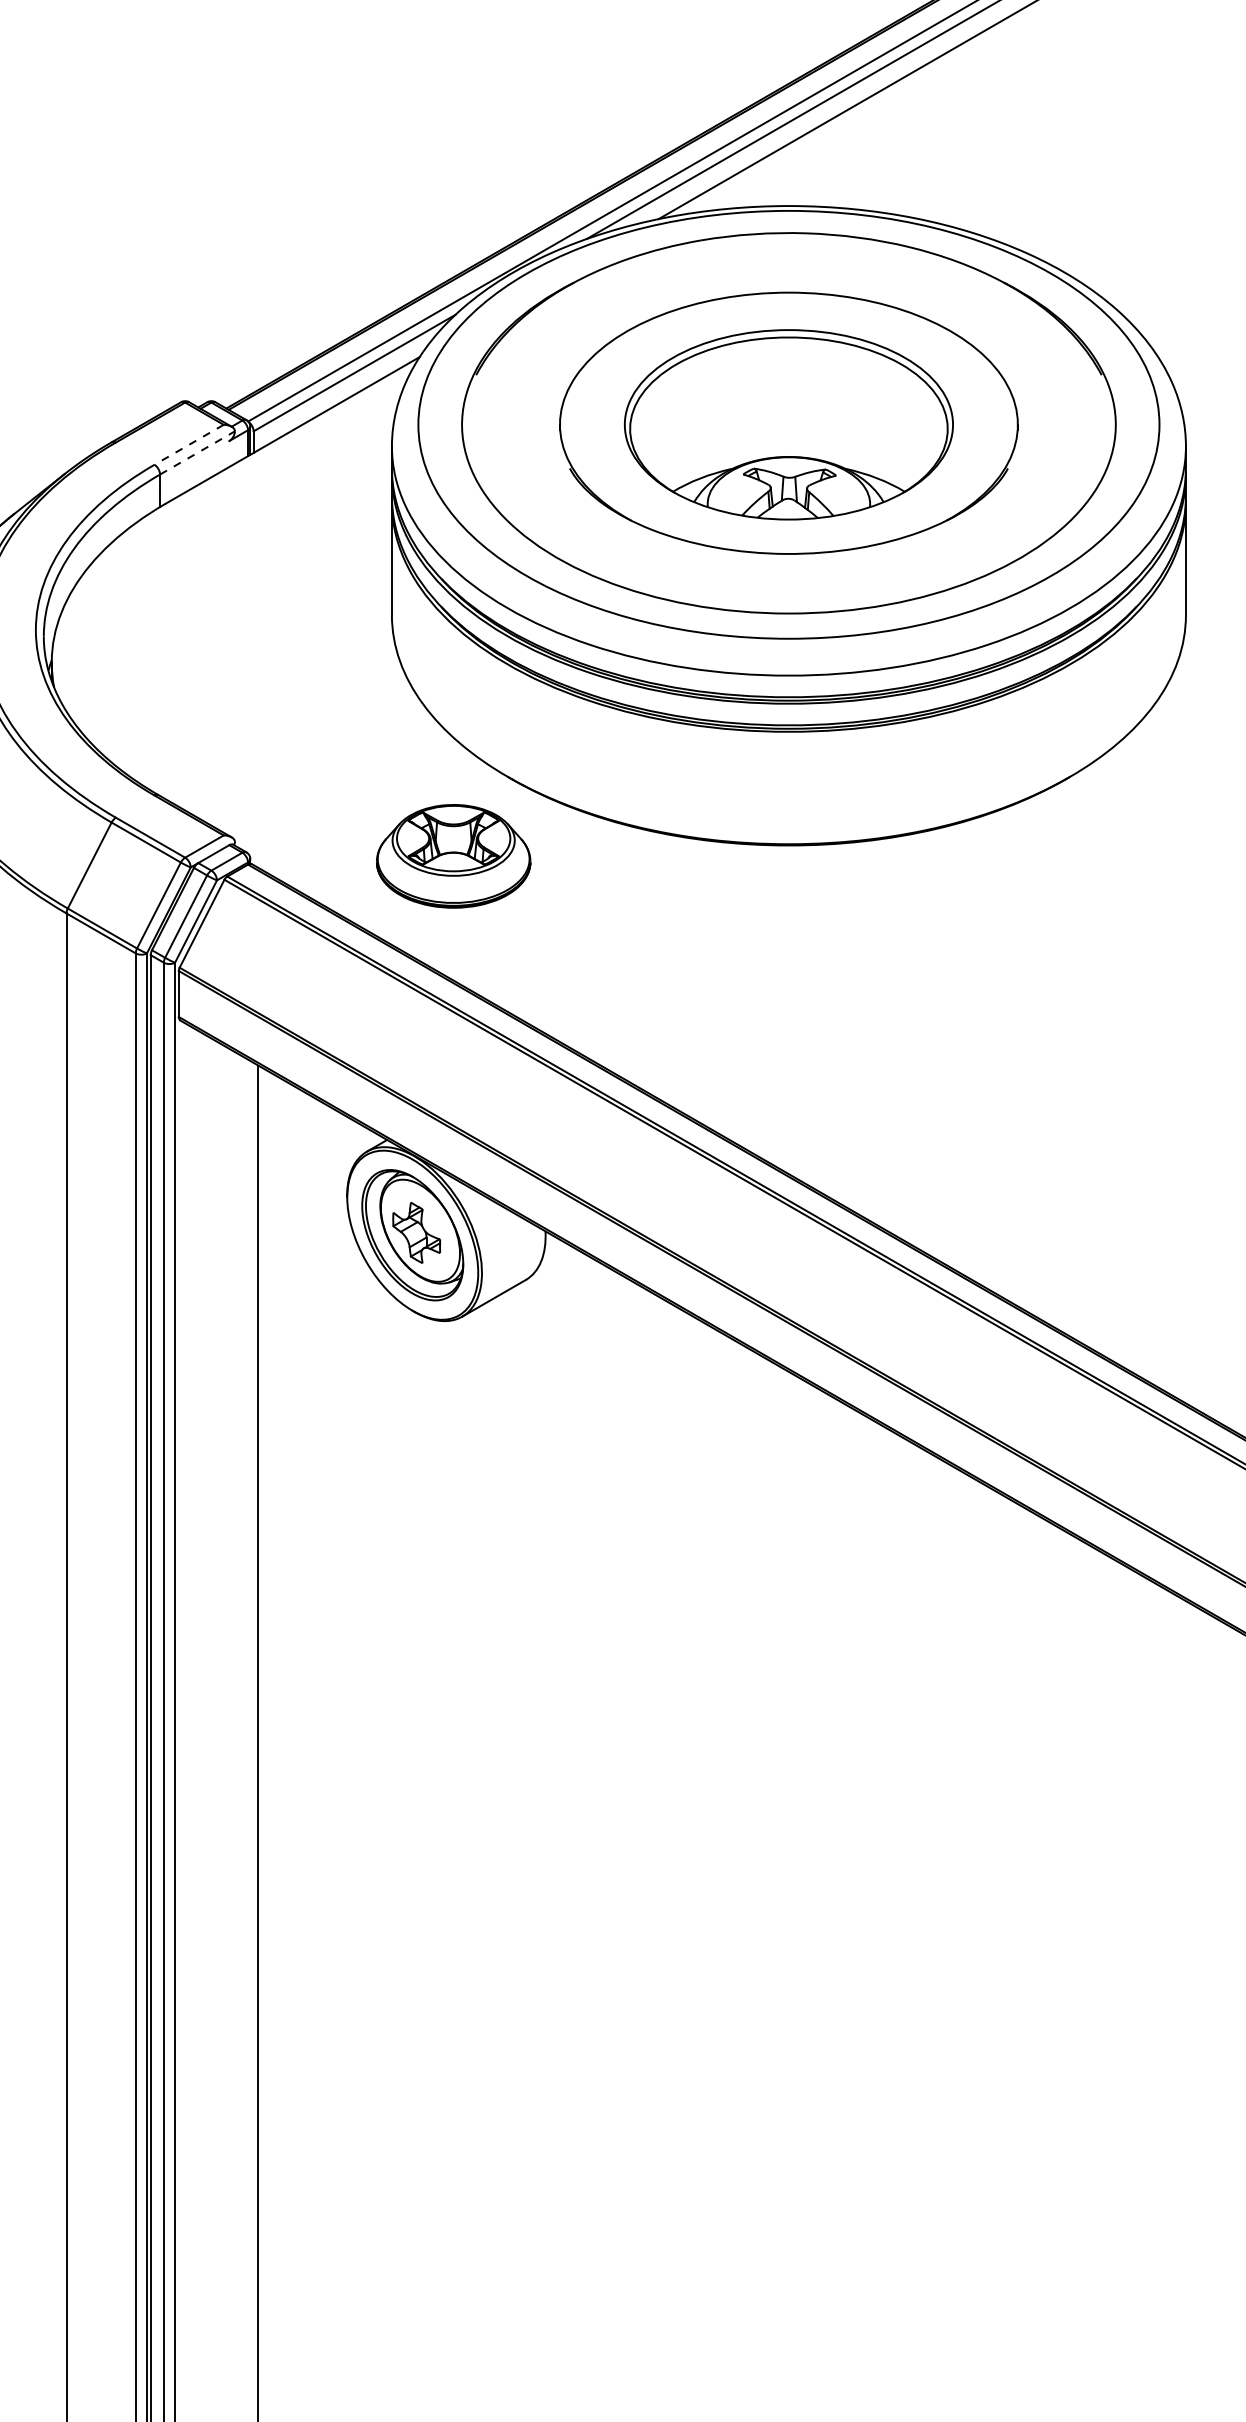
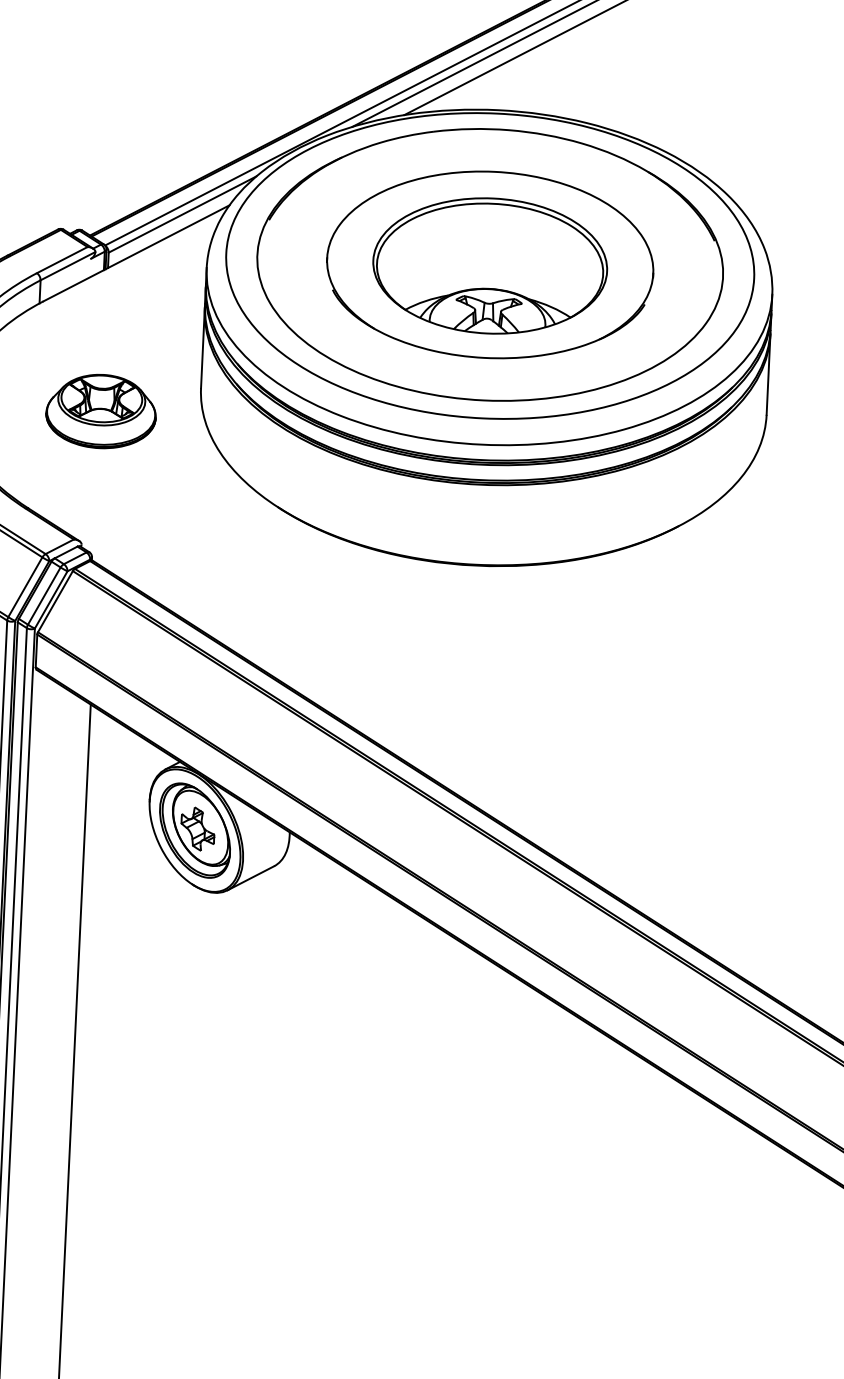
line: (189, 444) -> (62, 259), dashed -> solid
line: (197, 452) -> (68, 265), dashed -> solid
part: (453, 856) -> (101, 411), moved

